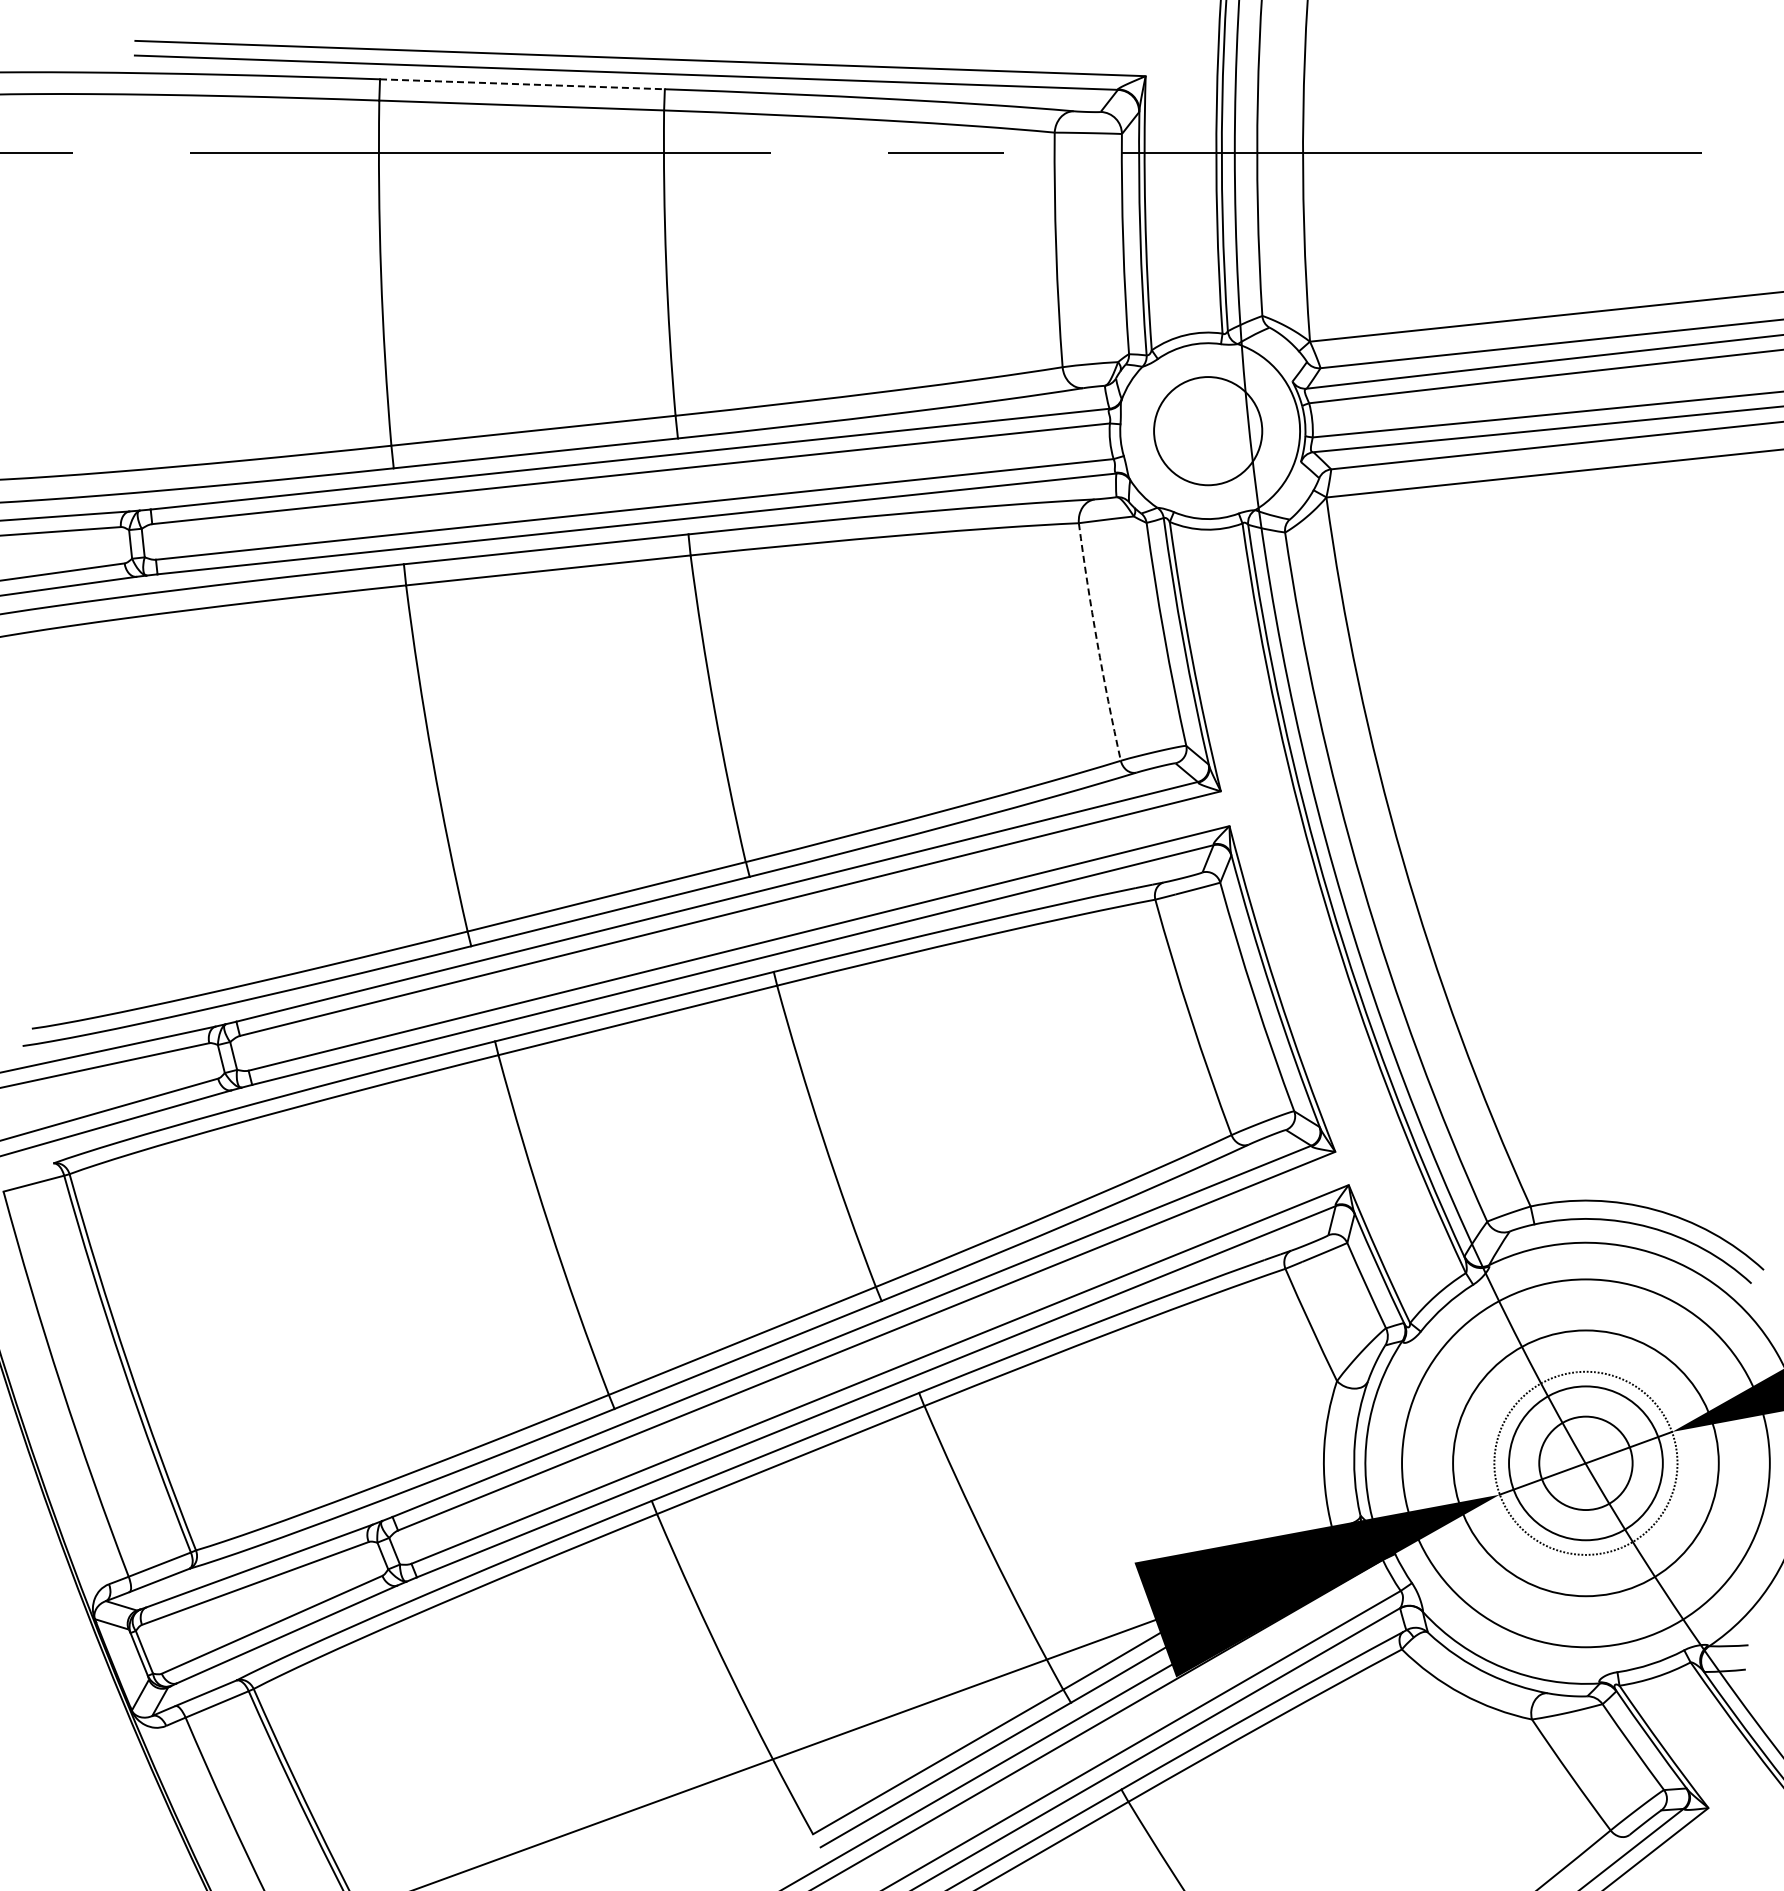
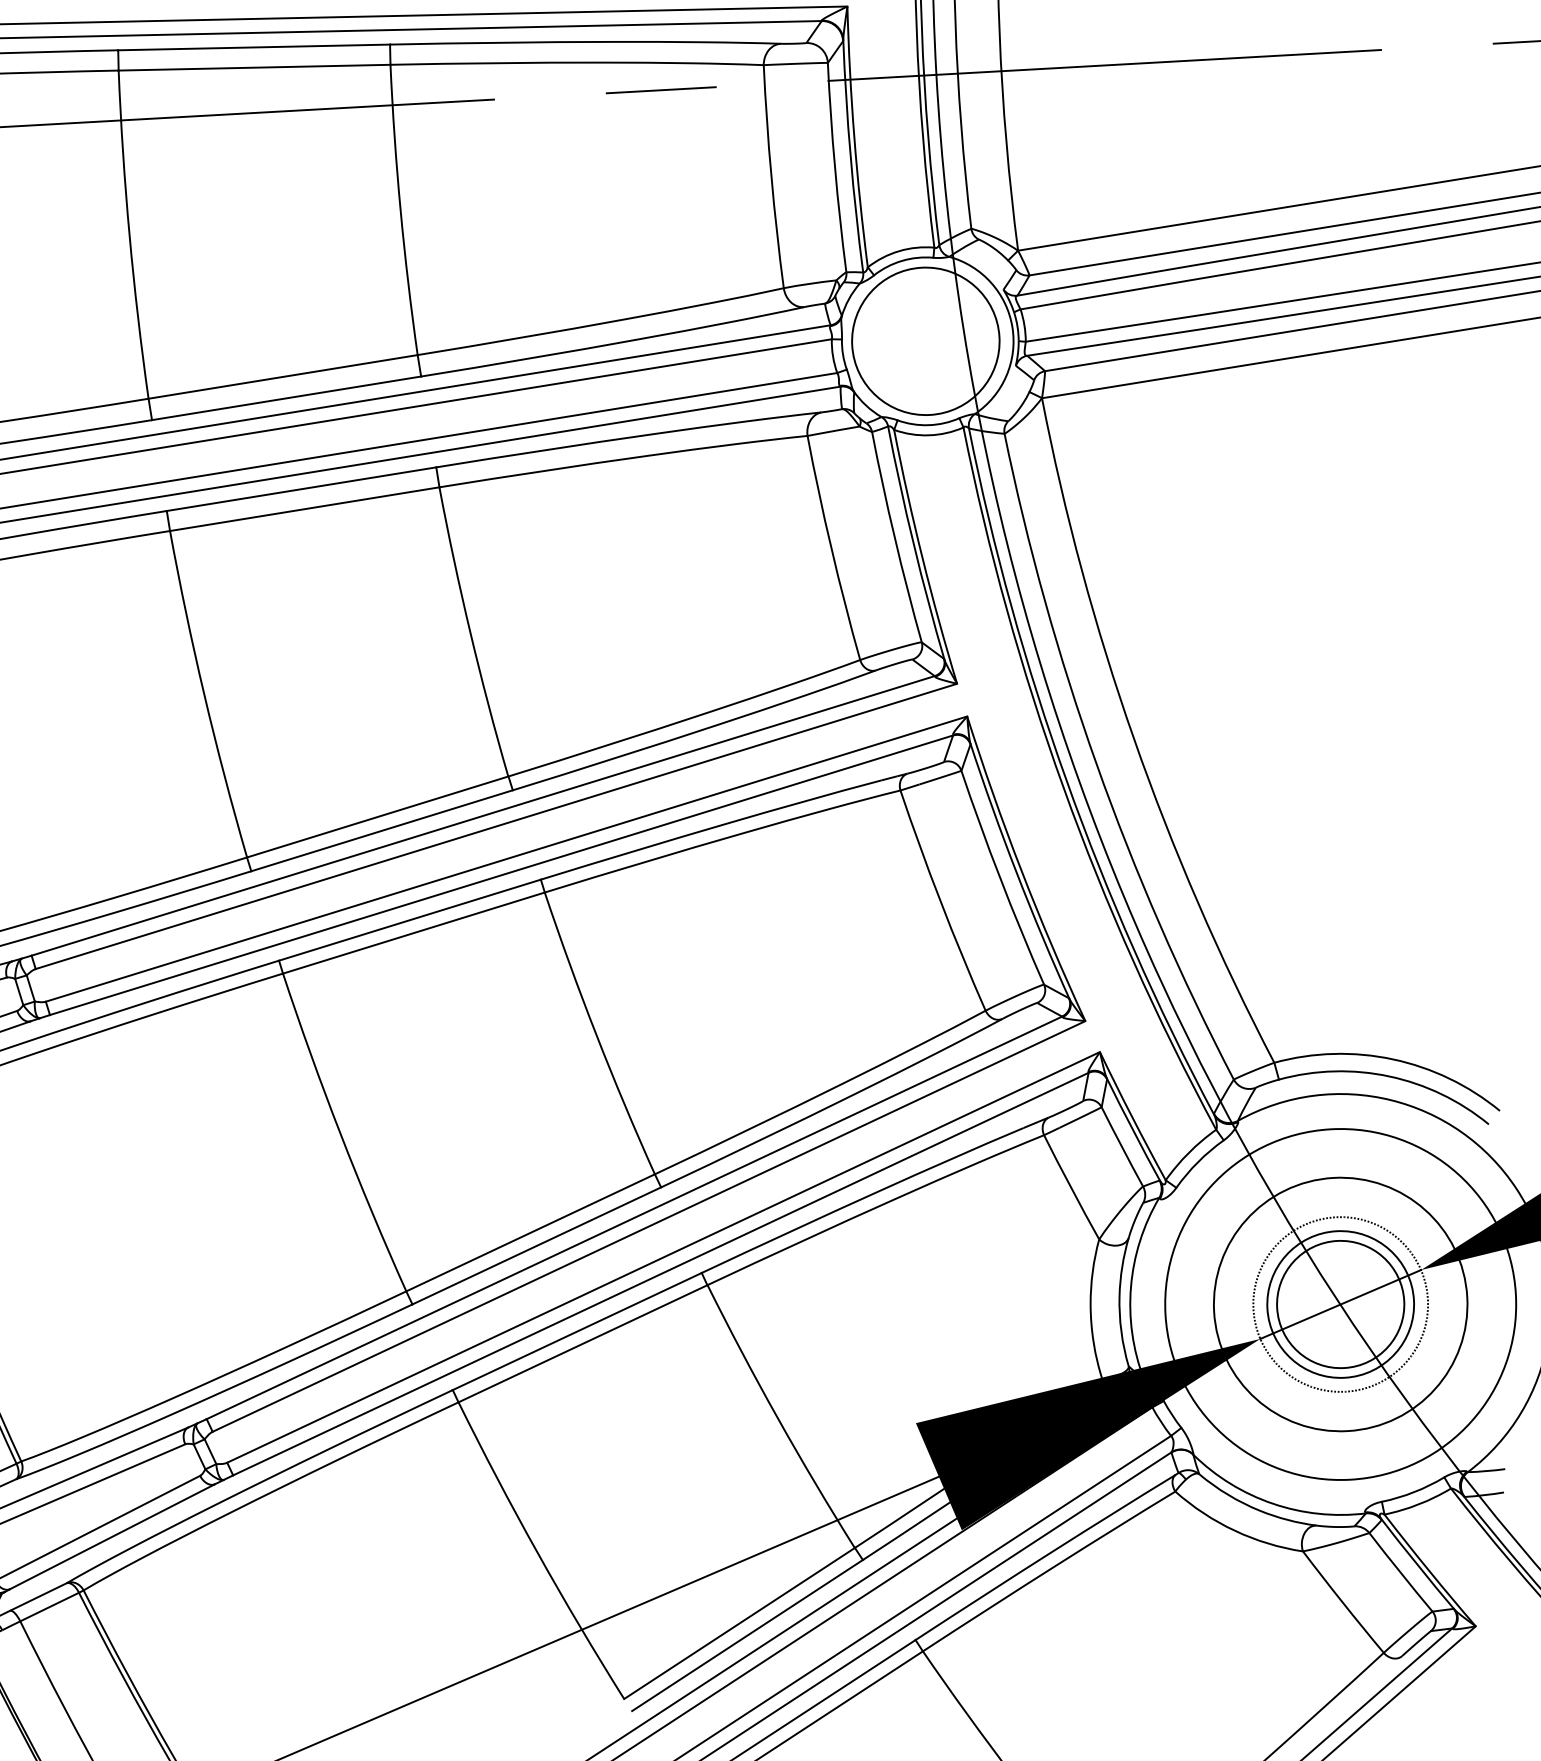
line: (522, 84) -> (254, 47), dashed -> solid
circle: (1207, 430) -> (925, 340), size x1.43
arc: (1097, 642) -> (831, 548), dashed -> solid
circle: (1585, 1463) -> (1340, 1304), size x1.43

